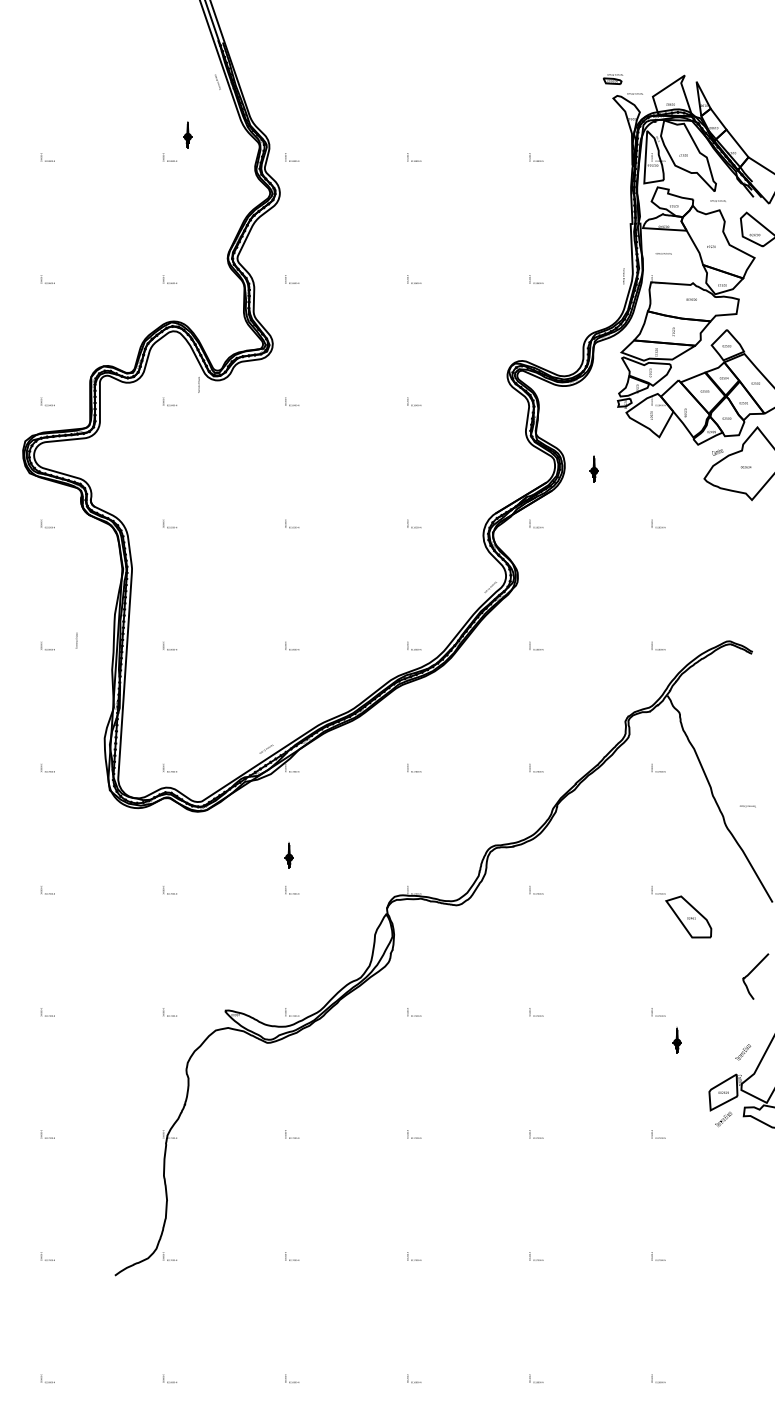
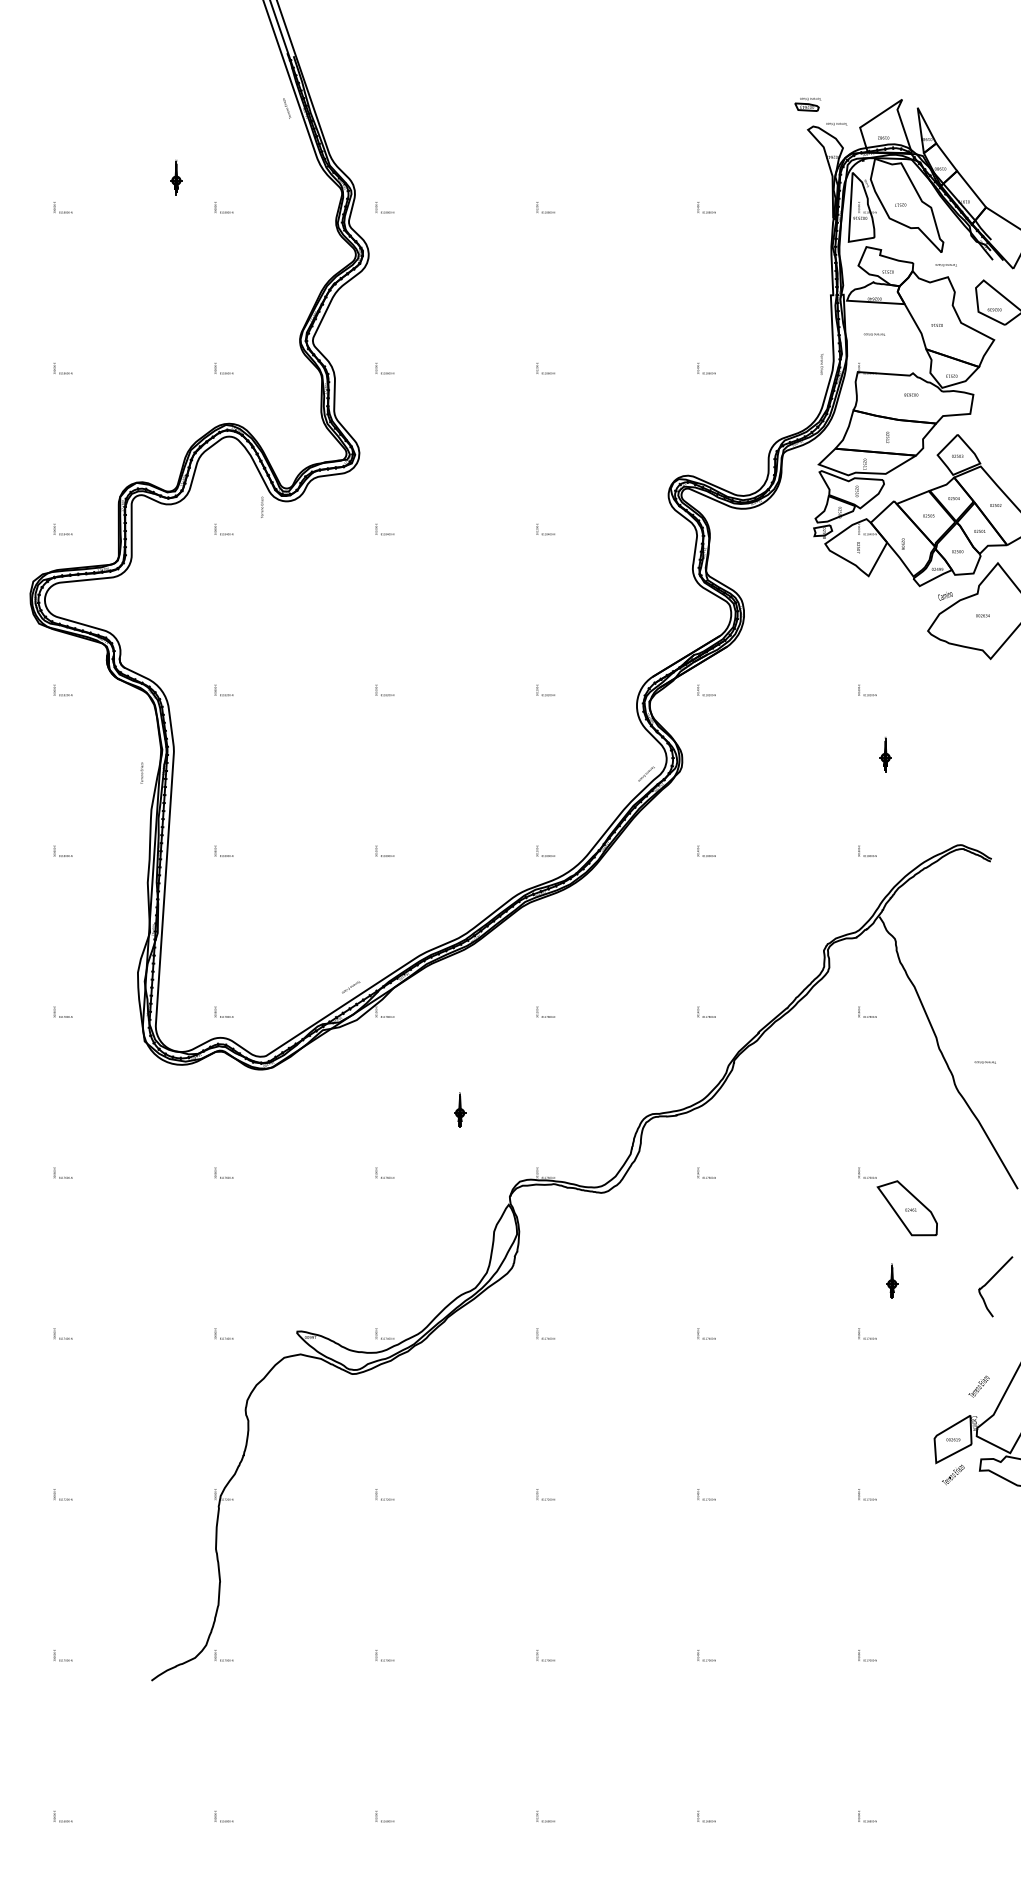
part: (187, 134) -> (175, 177), moved
part: (593, 468) -> (884, 754), moved
text: (76, 640) -> (141, 772), moved
part: (288, 855) -> (459, 1110), moved
part: (676, 1040) -> (891, 1281), moved

